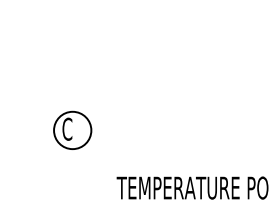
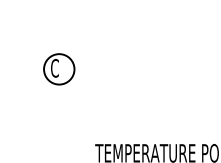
part: (72, 130) -> (59, 69), moved

